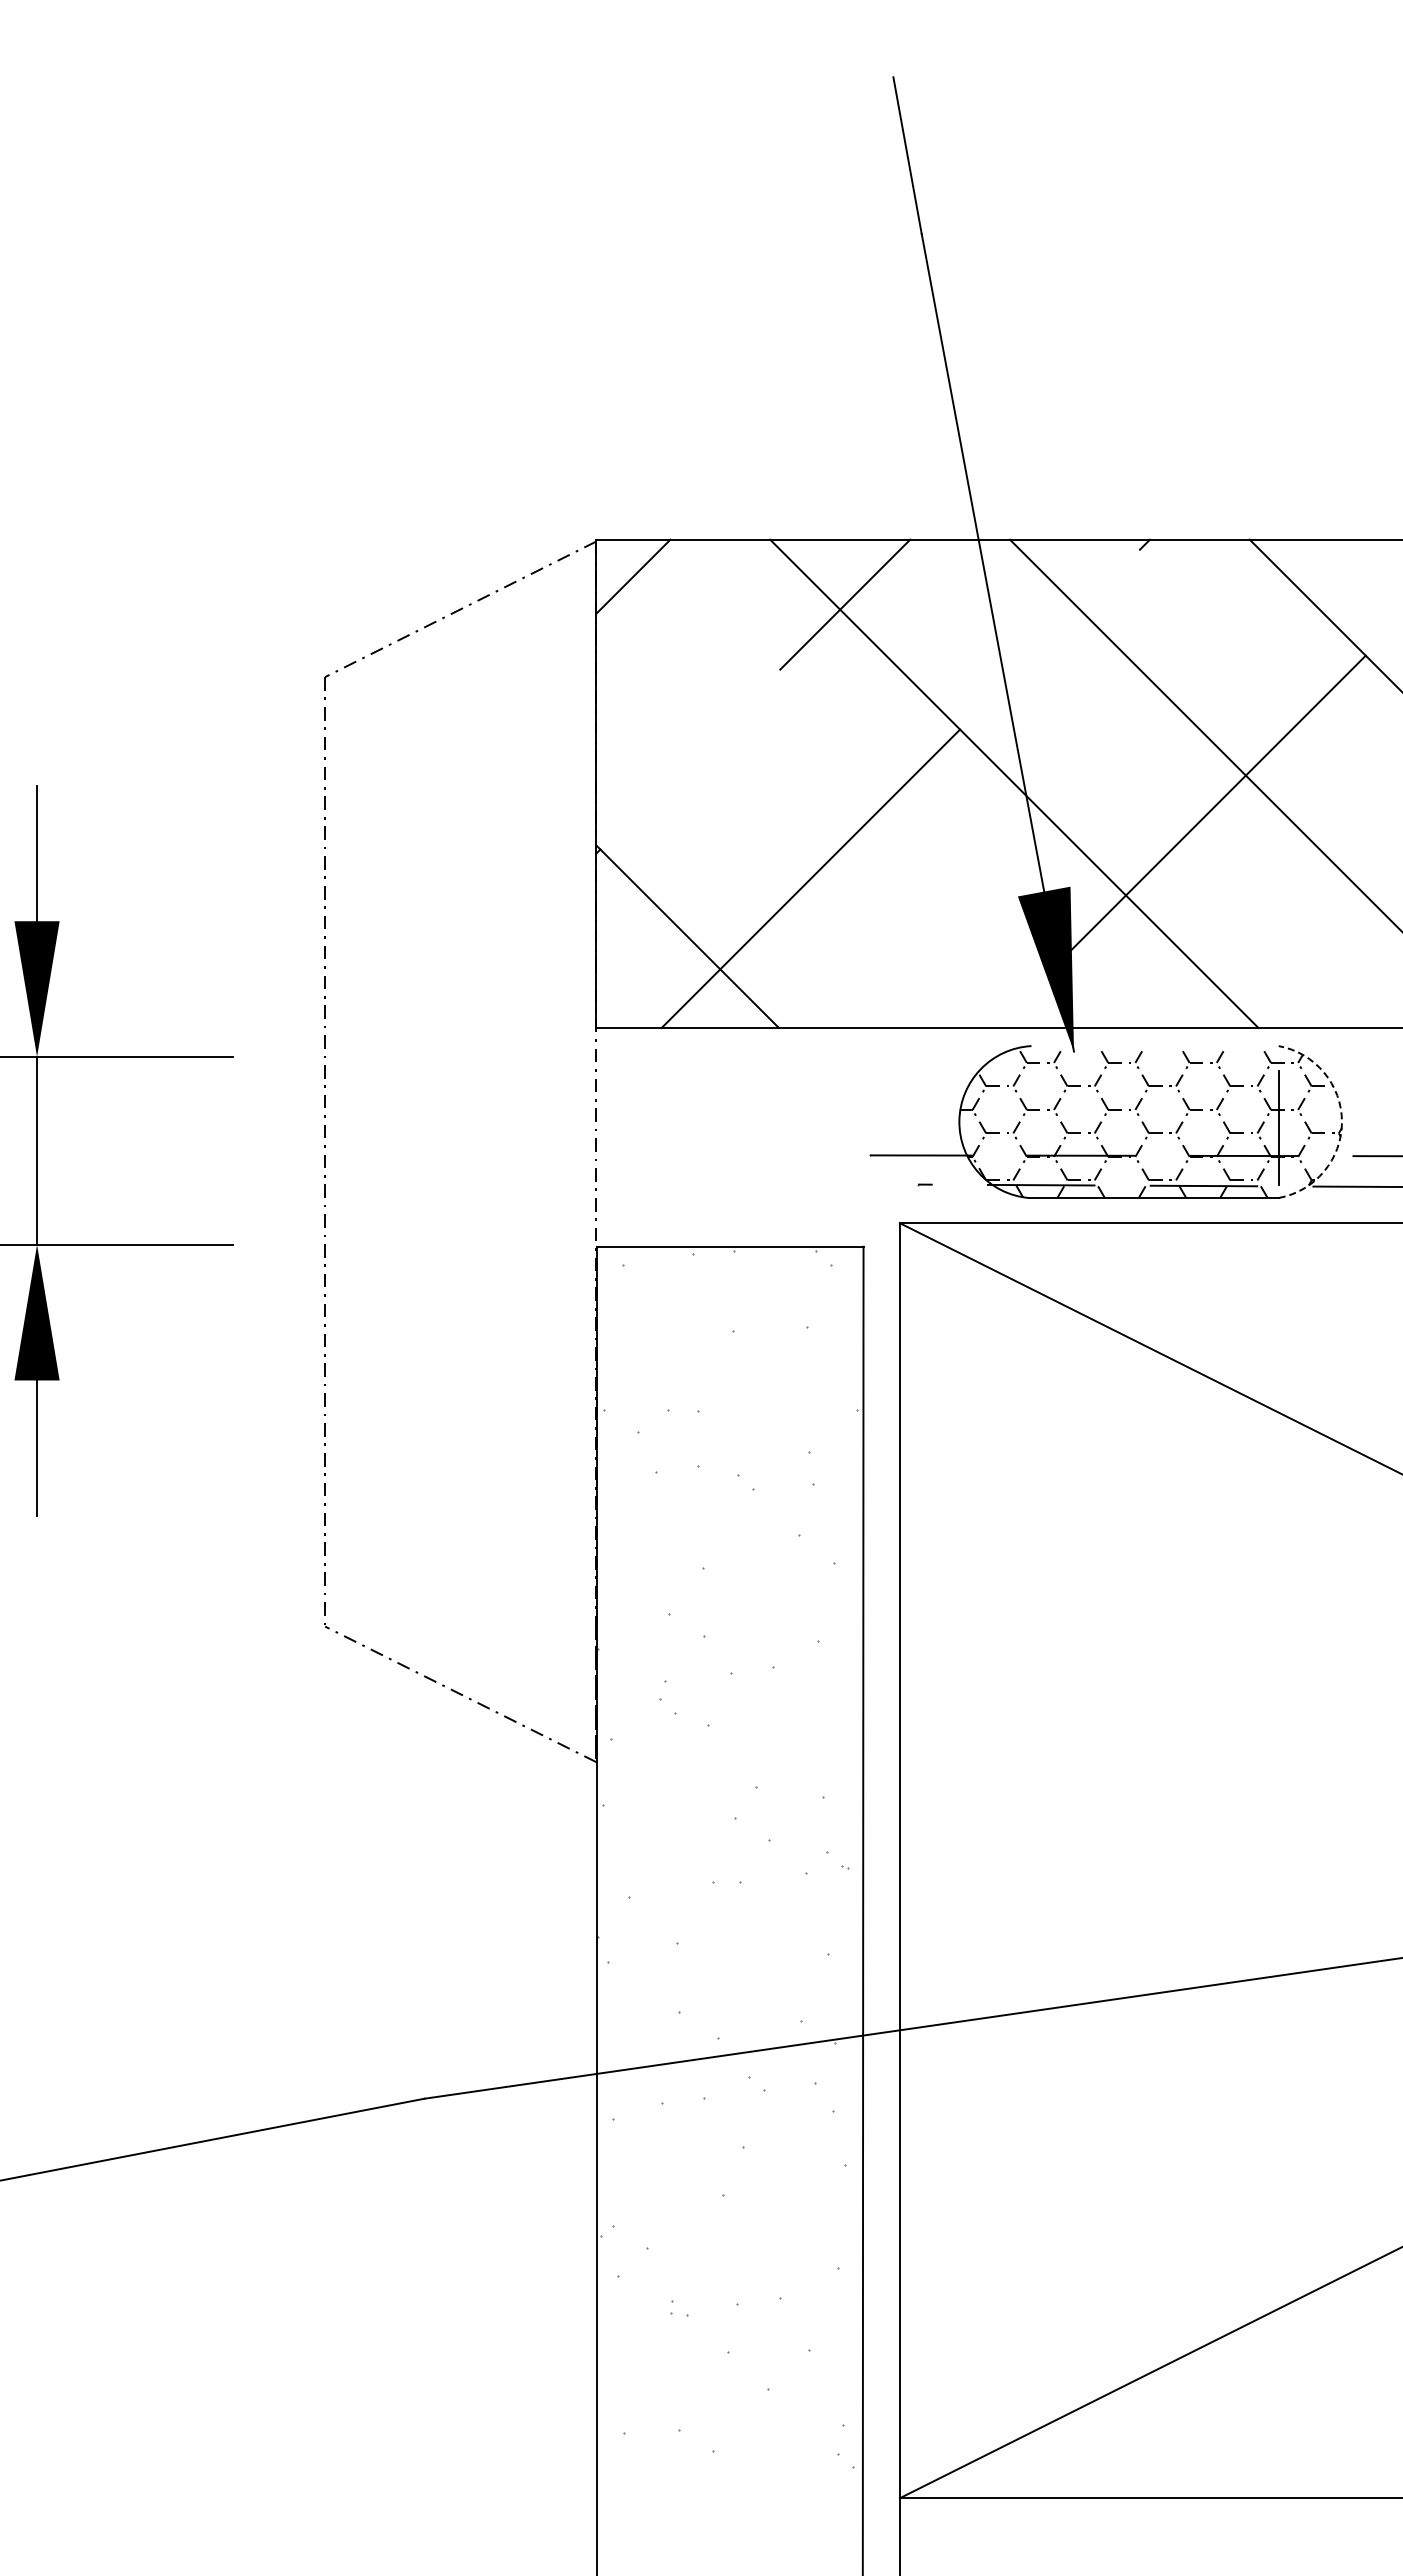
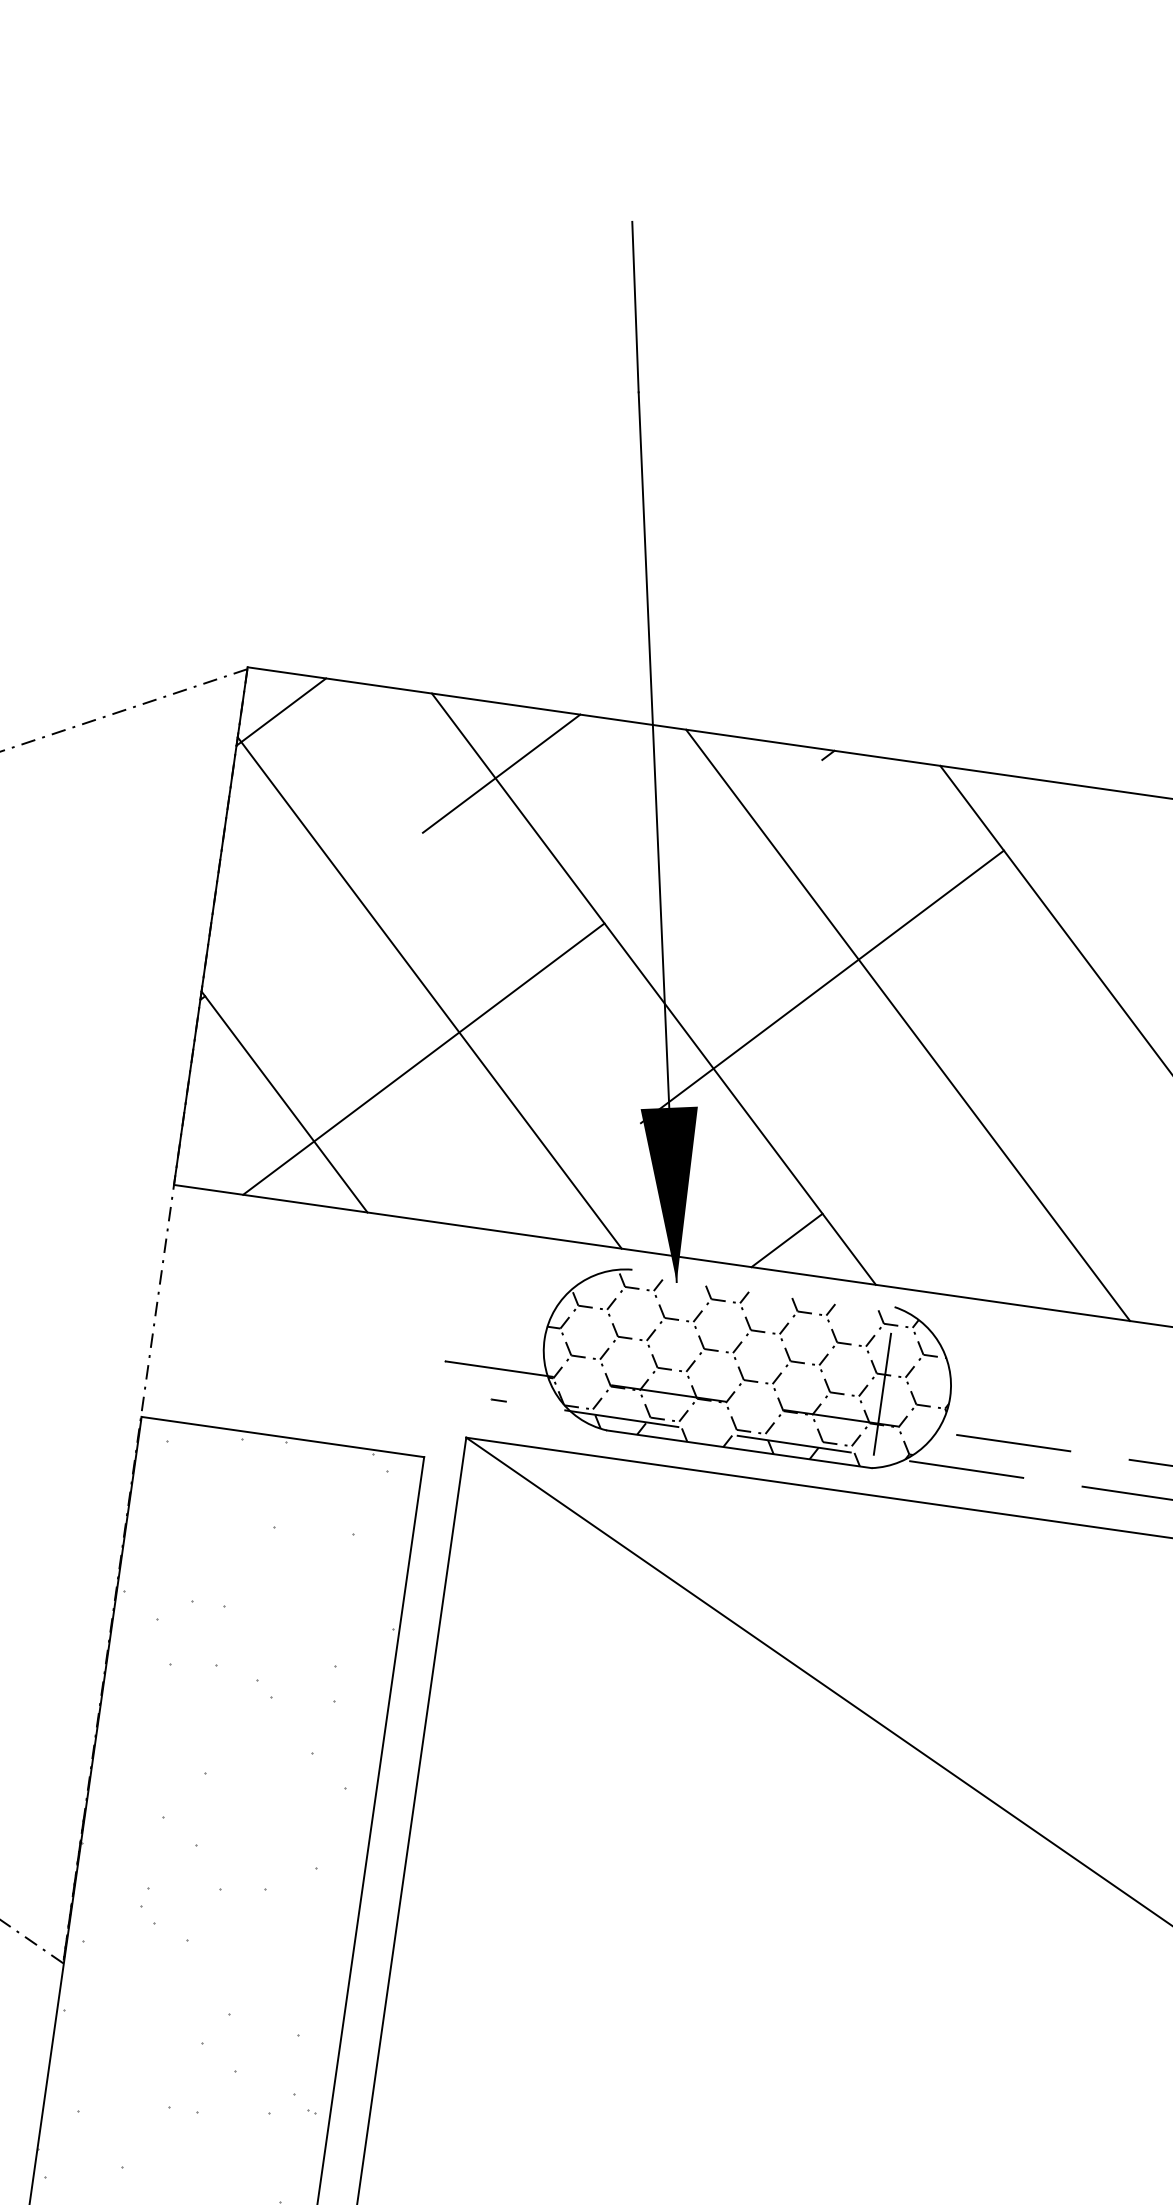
line: (1215, 805) -> (822, 986), moved
line: (807, 816) -> (429, 992), added
line: (1170, 998) -> (787, 1240), added
arc: (1341, 1122) -> (949, 1397), dashed -> solid

